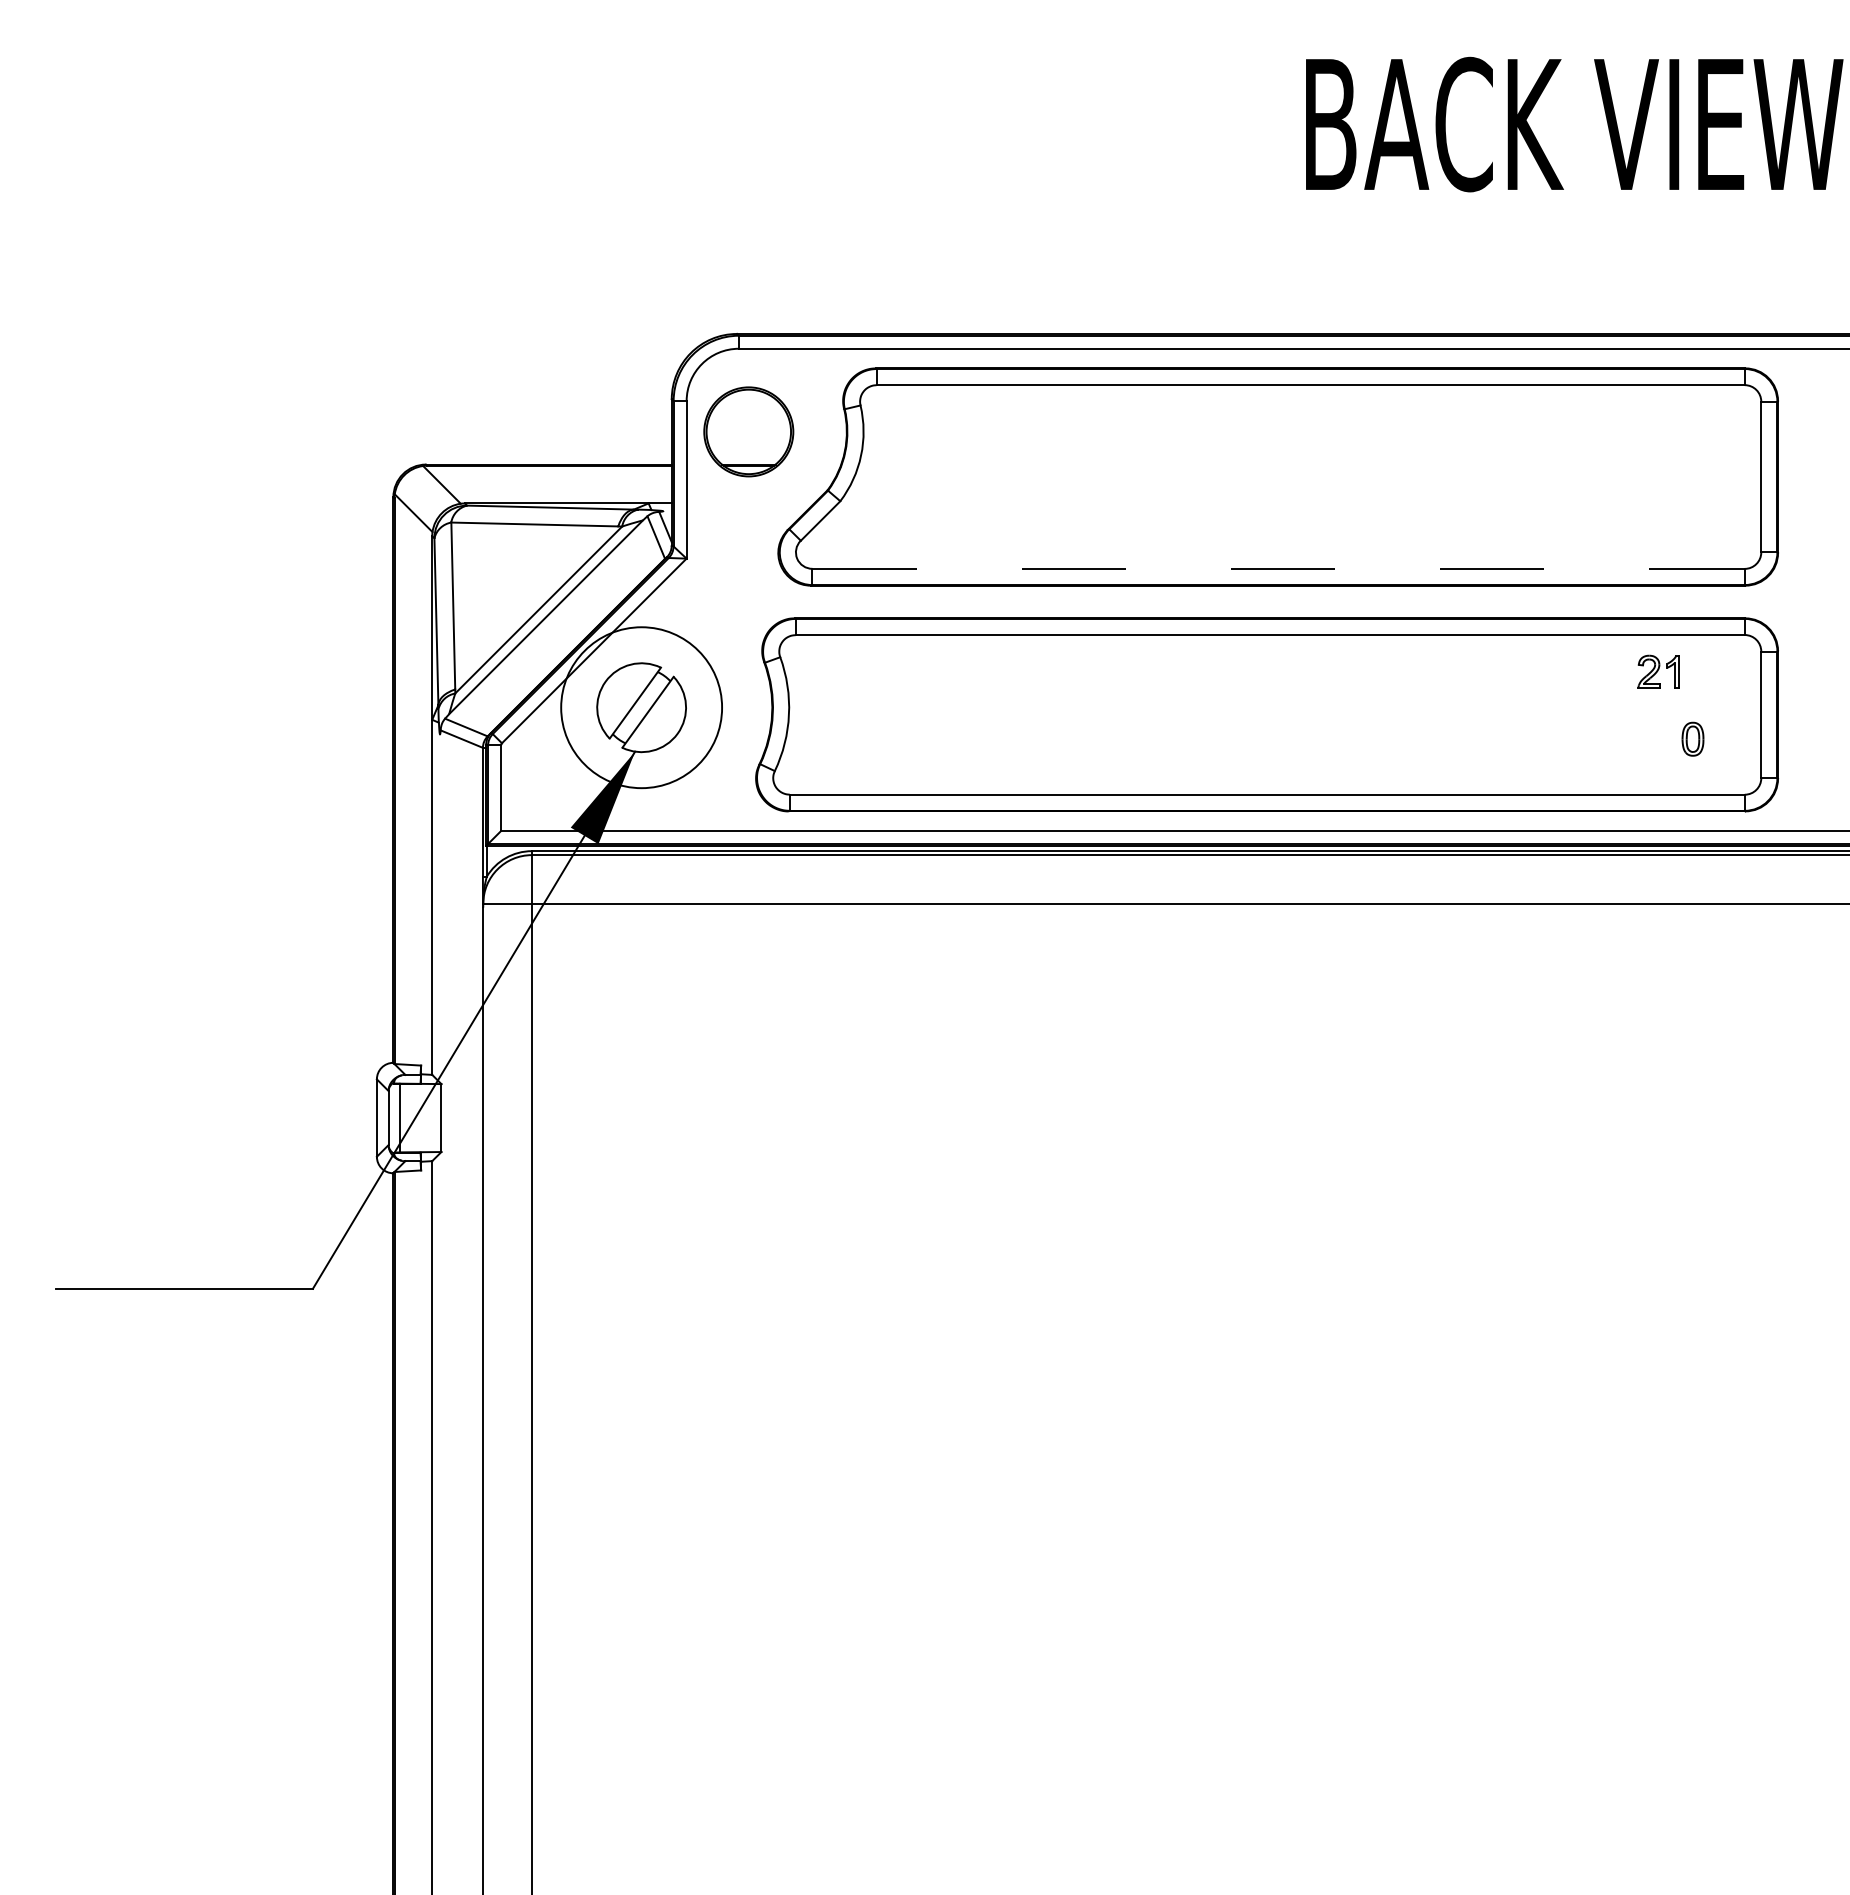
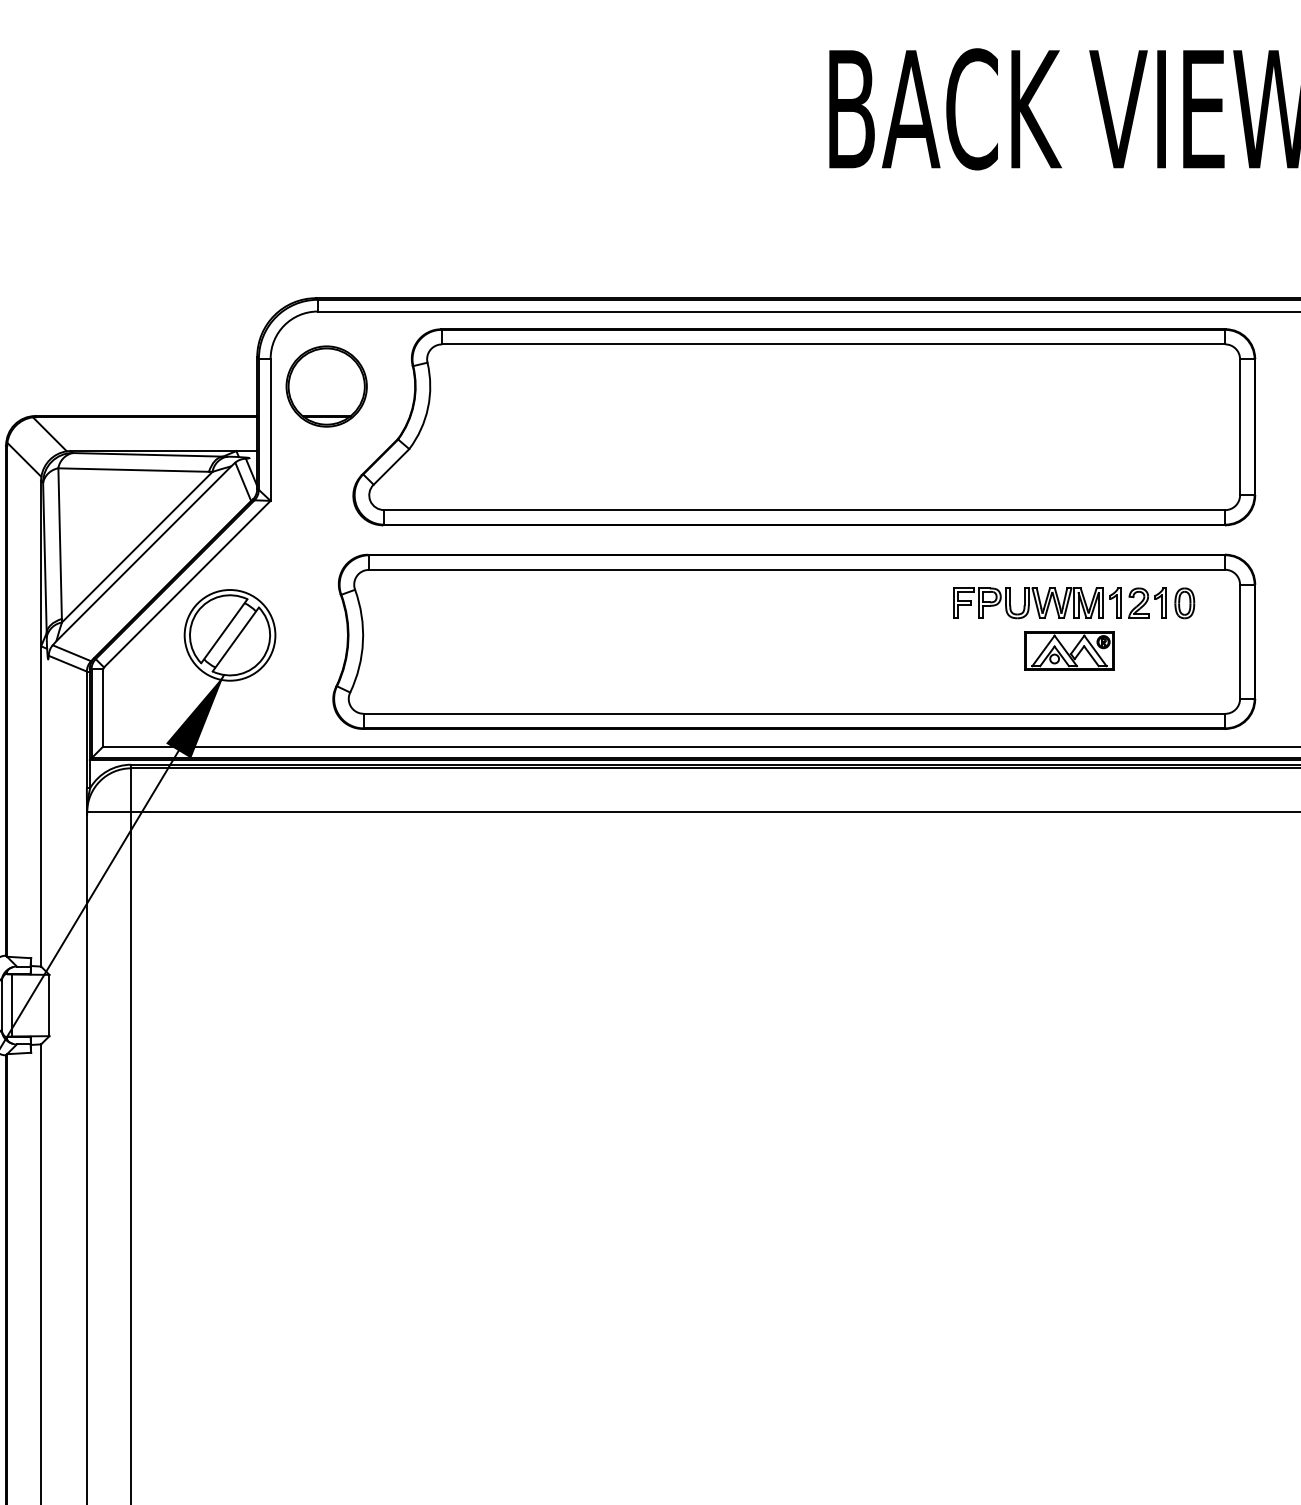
line: (1279, 568) -> (805, 509), dashed -> solid
part: (1536, 671) -> (1037, 602), added
circle: (641, 707) -> (229, 635), size x0.62
part: (1571, 724) -> (1068, 650), added
part: (1692, 738) -> (1184, 602), moved

